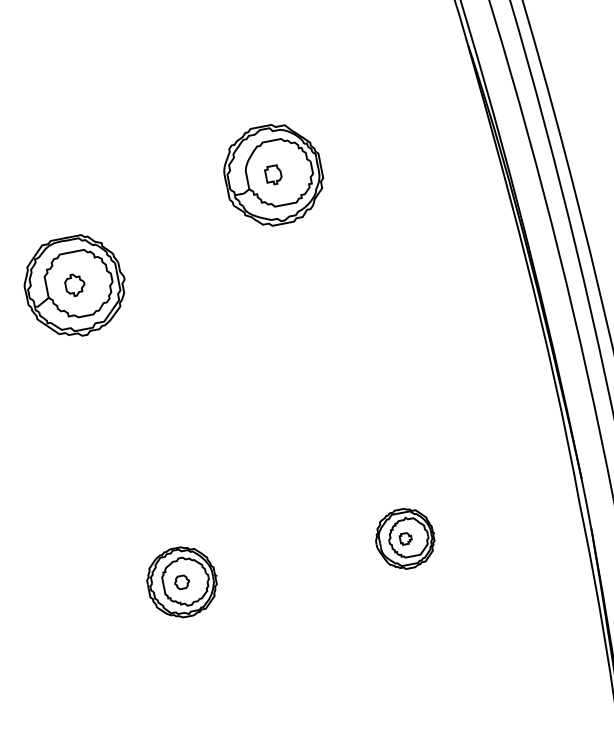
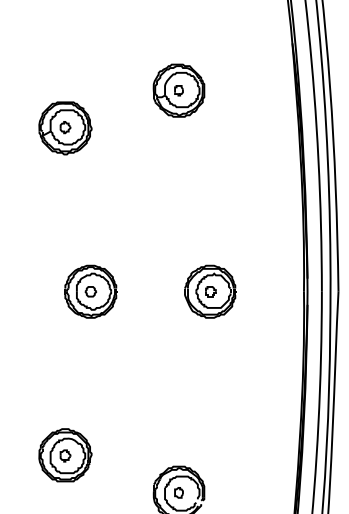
part: (405, 538) -> (210, 291), size x1.67
part: (181, 582) -> (90, 291), size x1.43

